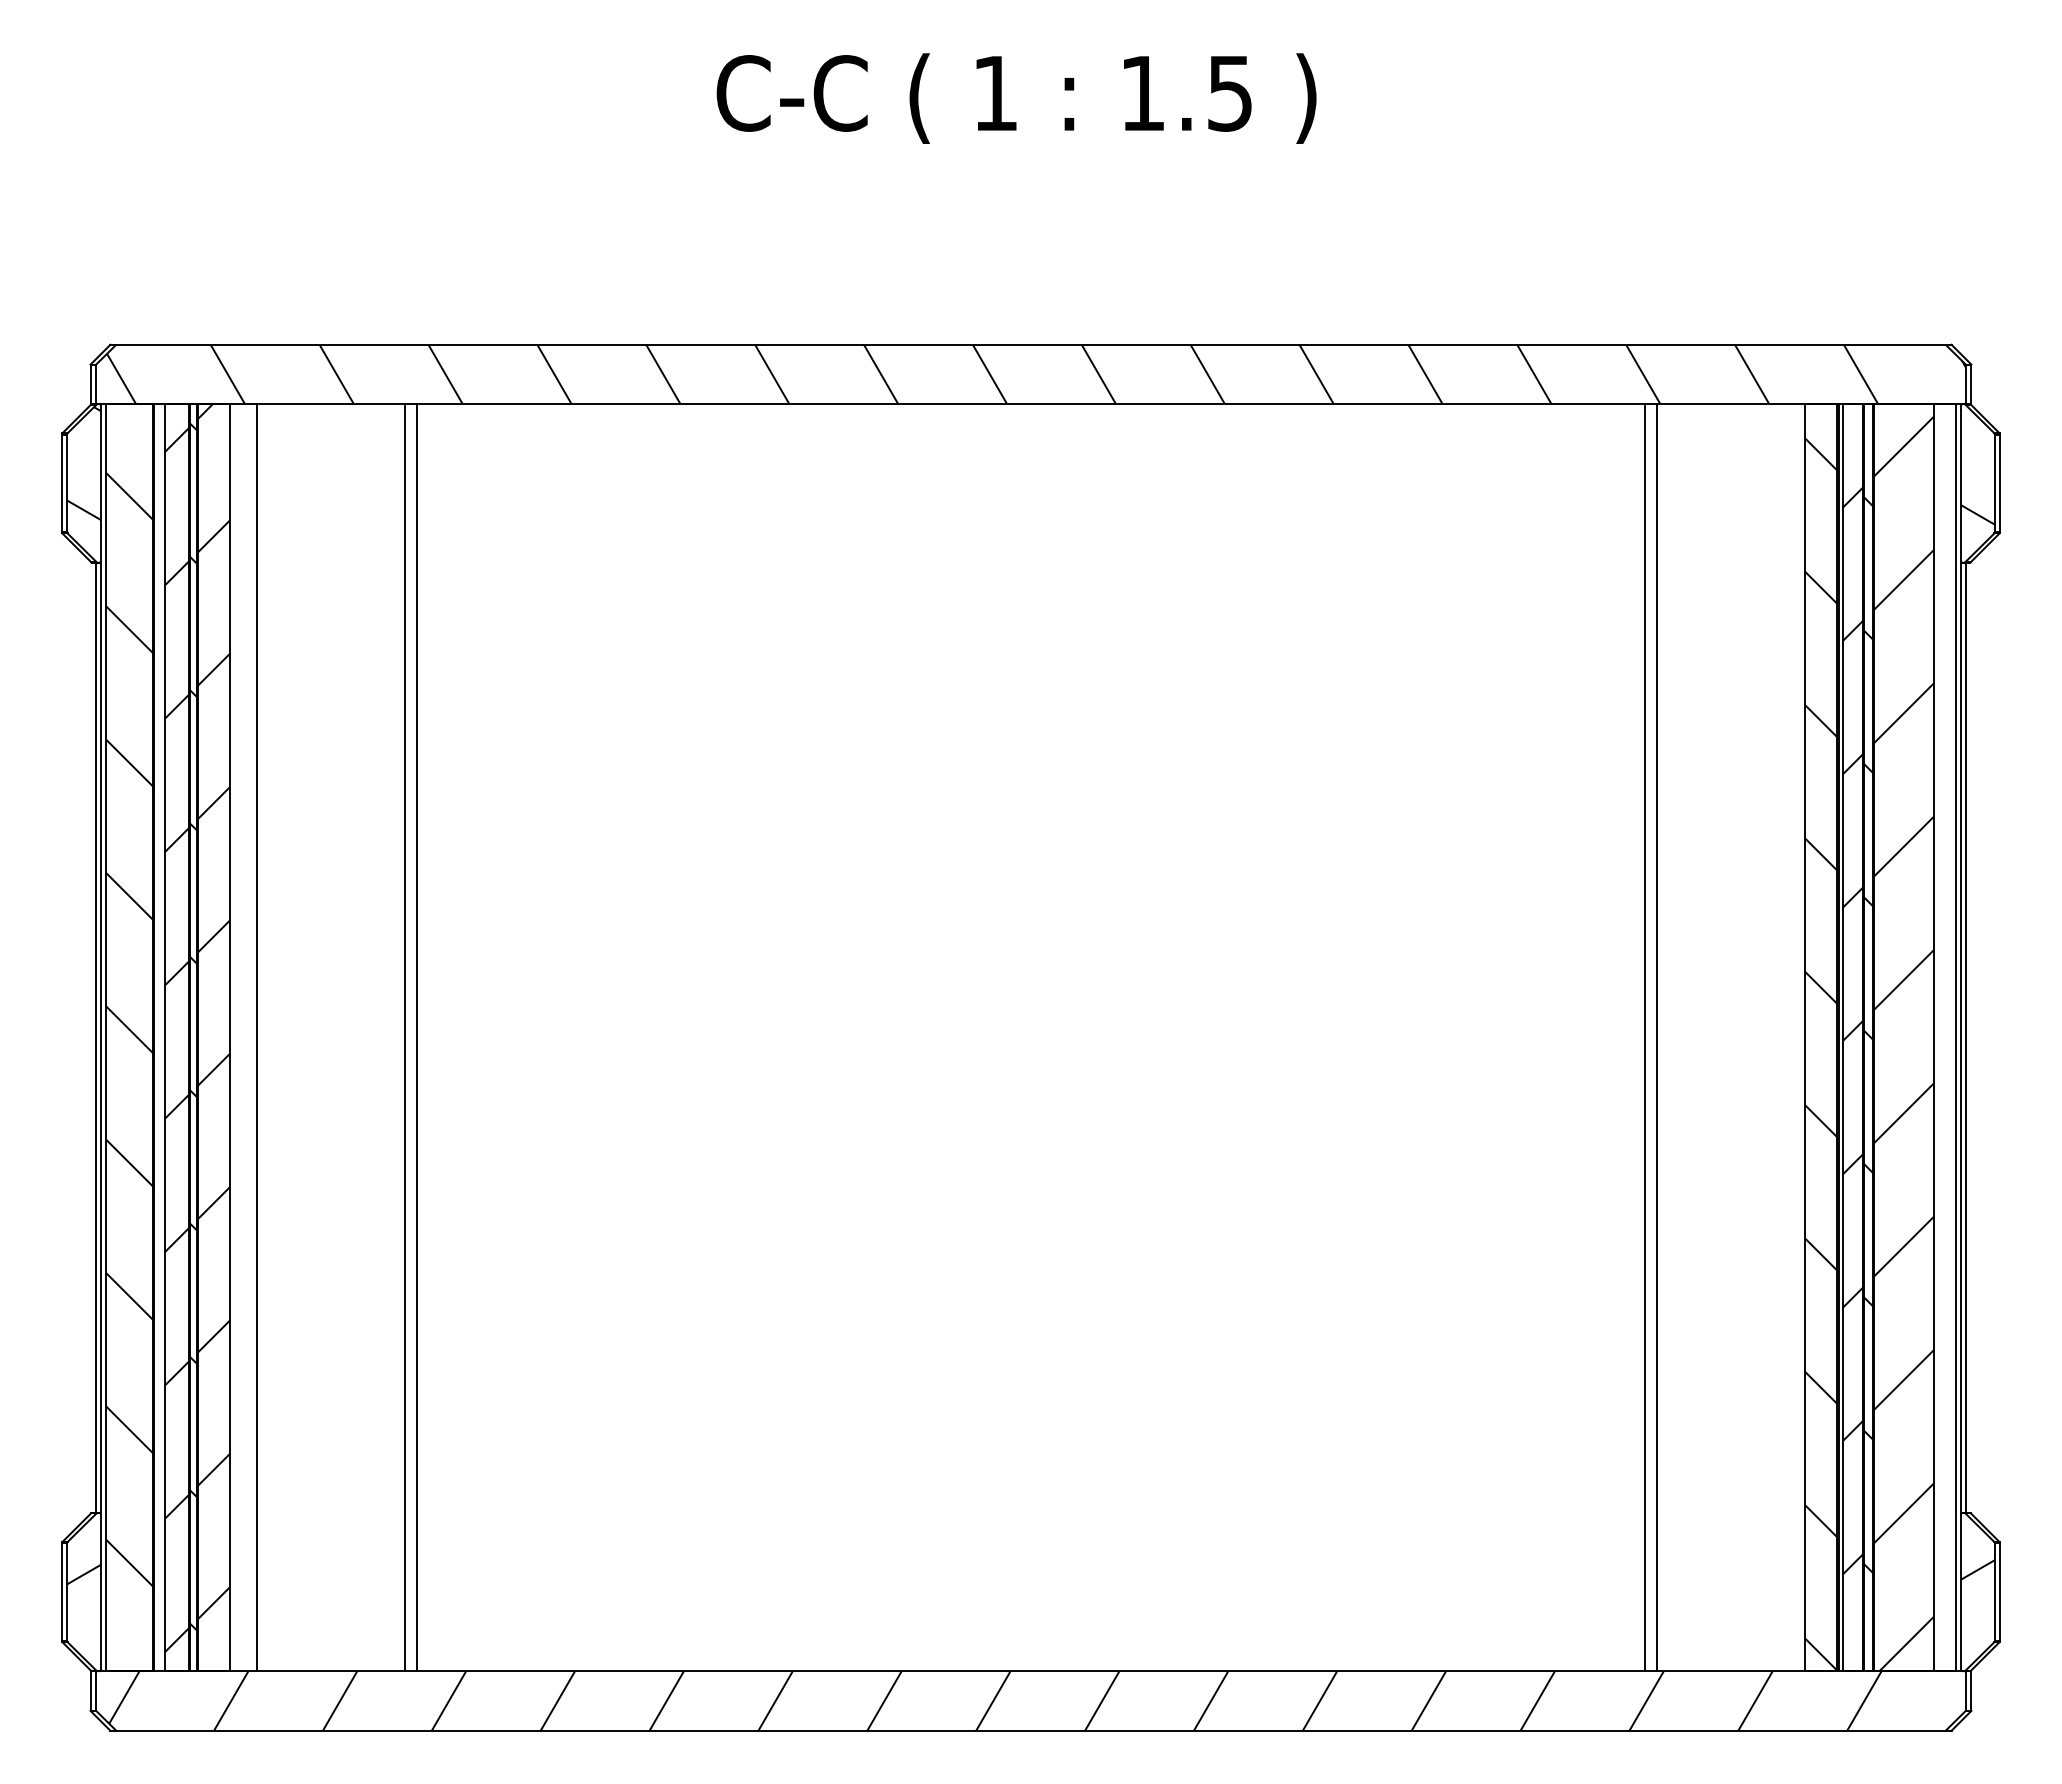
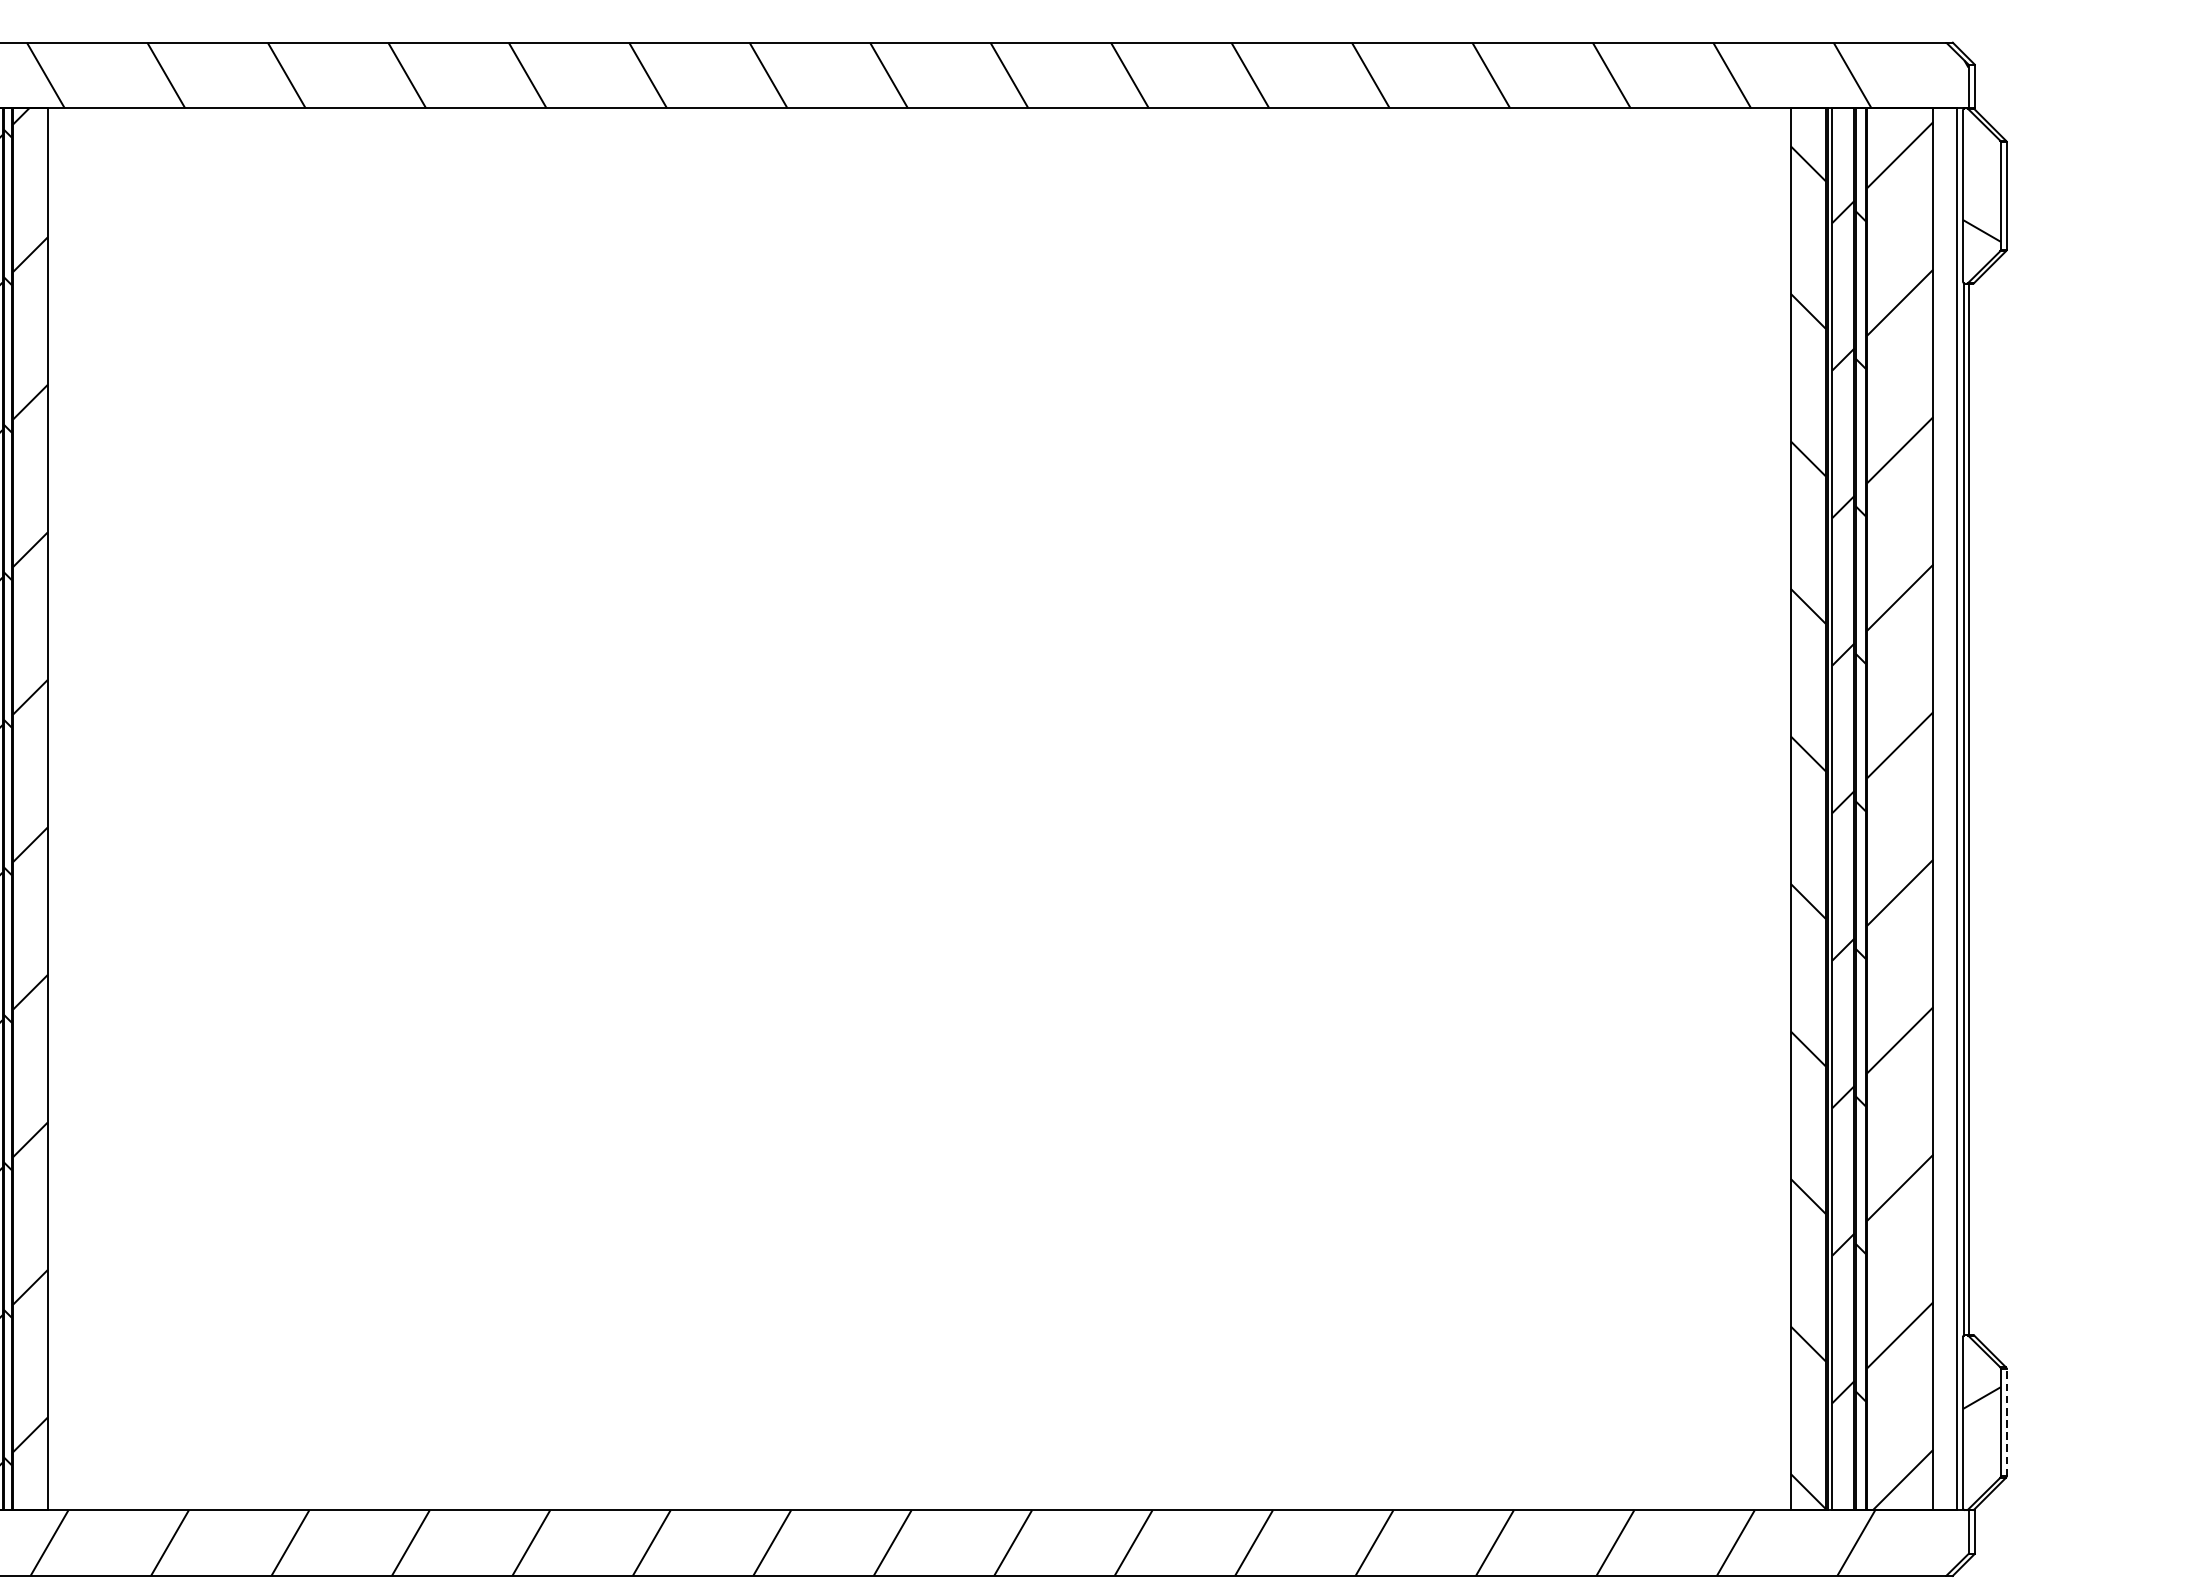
line: (256, 1037) -> (77, 809), removed
line: (405, 1037) -> (242, 809), removed
line: (417, 1037) -> (255, 809), removed
line: (1644, 1037) -> (1613, 809), removed
line: (1656, 1037) -> (1626, 809), removed
line: (2000, 1592) -> (2006, 1423), solid -> dashed

